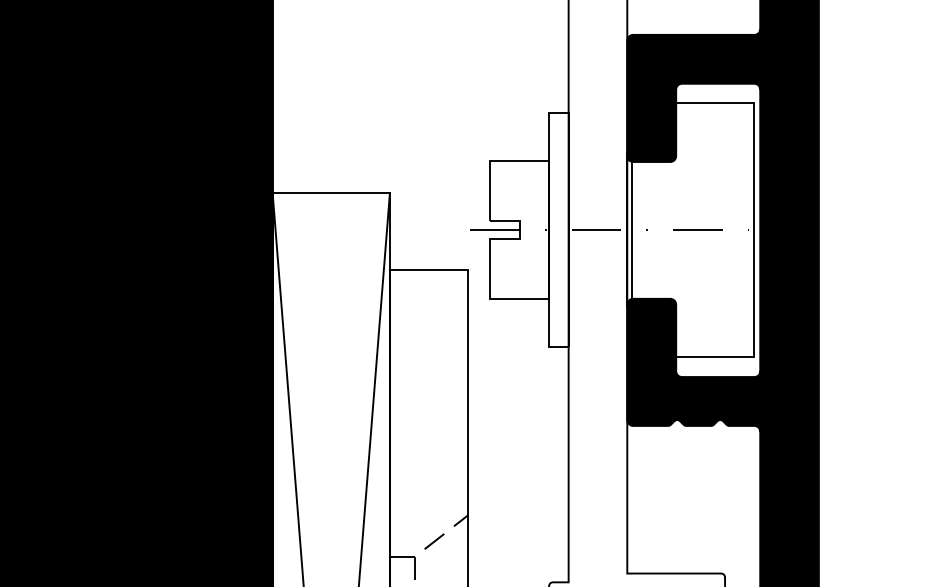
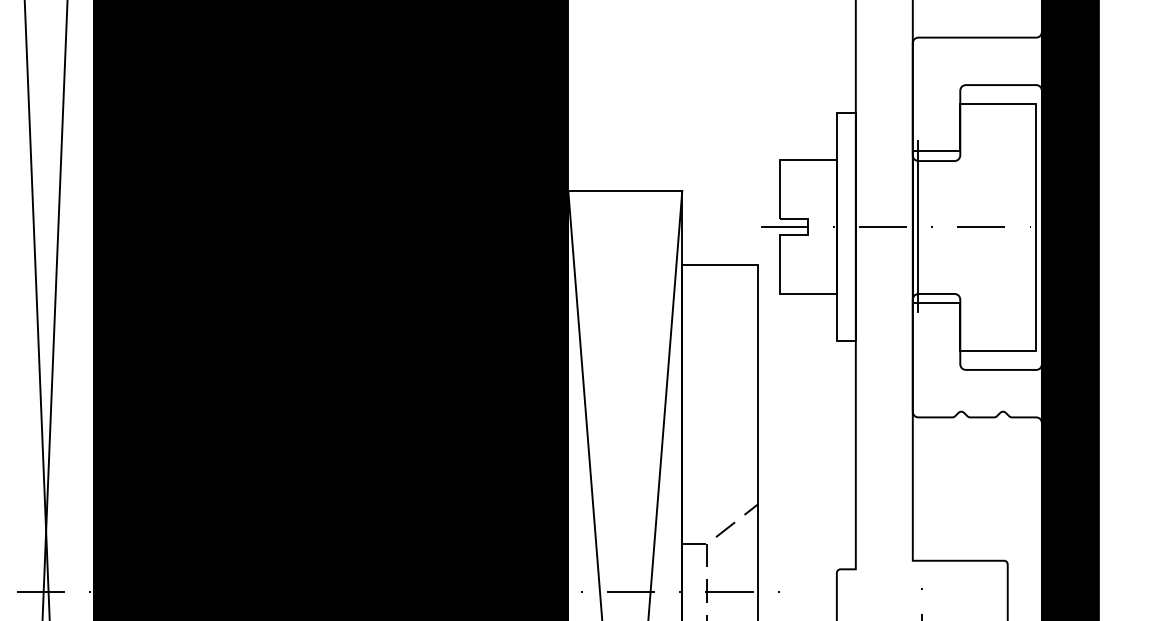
fill: (692, 95) -> (976, 96), removed
fill: (692, 365) -> (976, 358), removed

